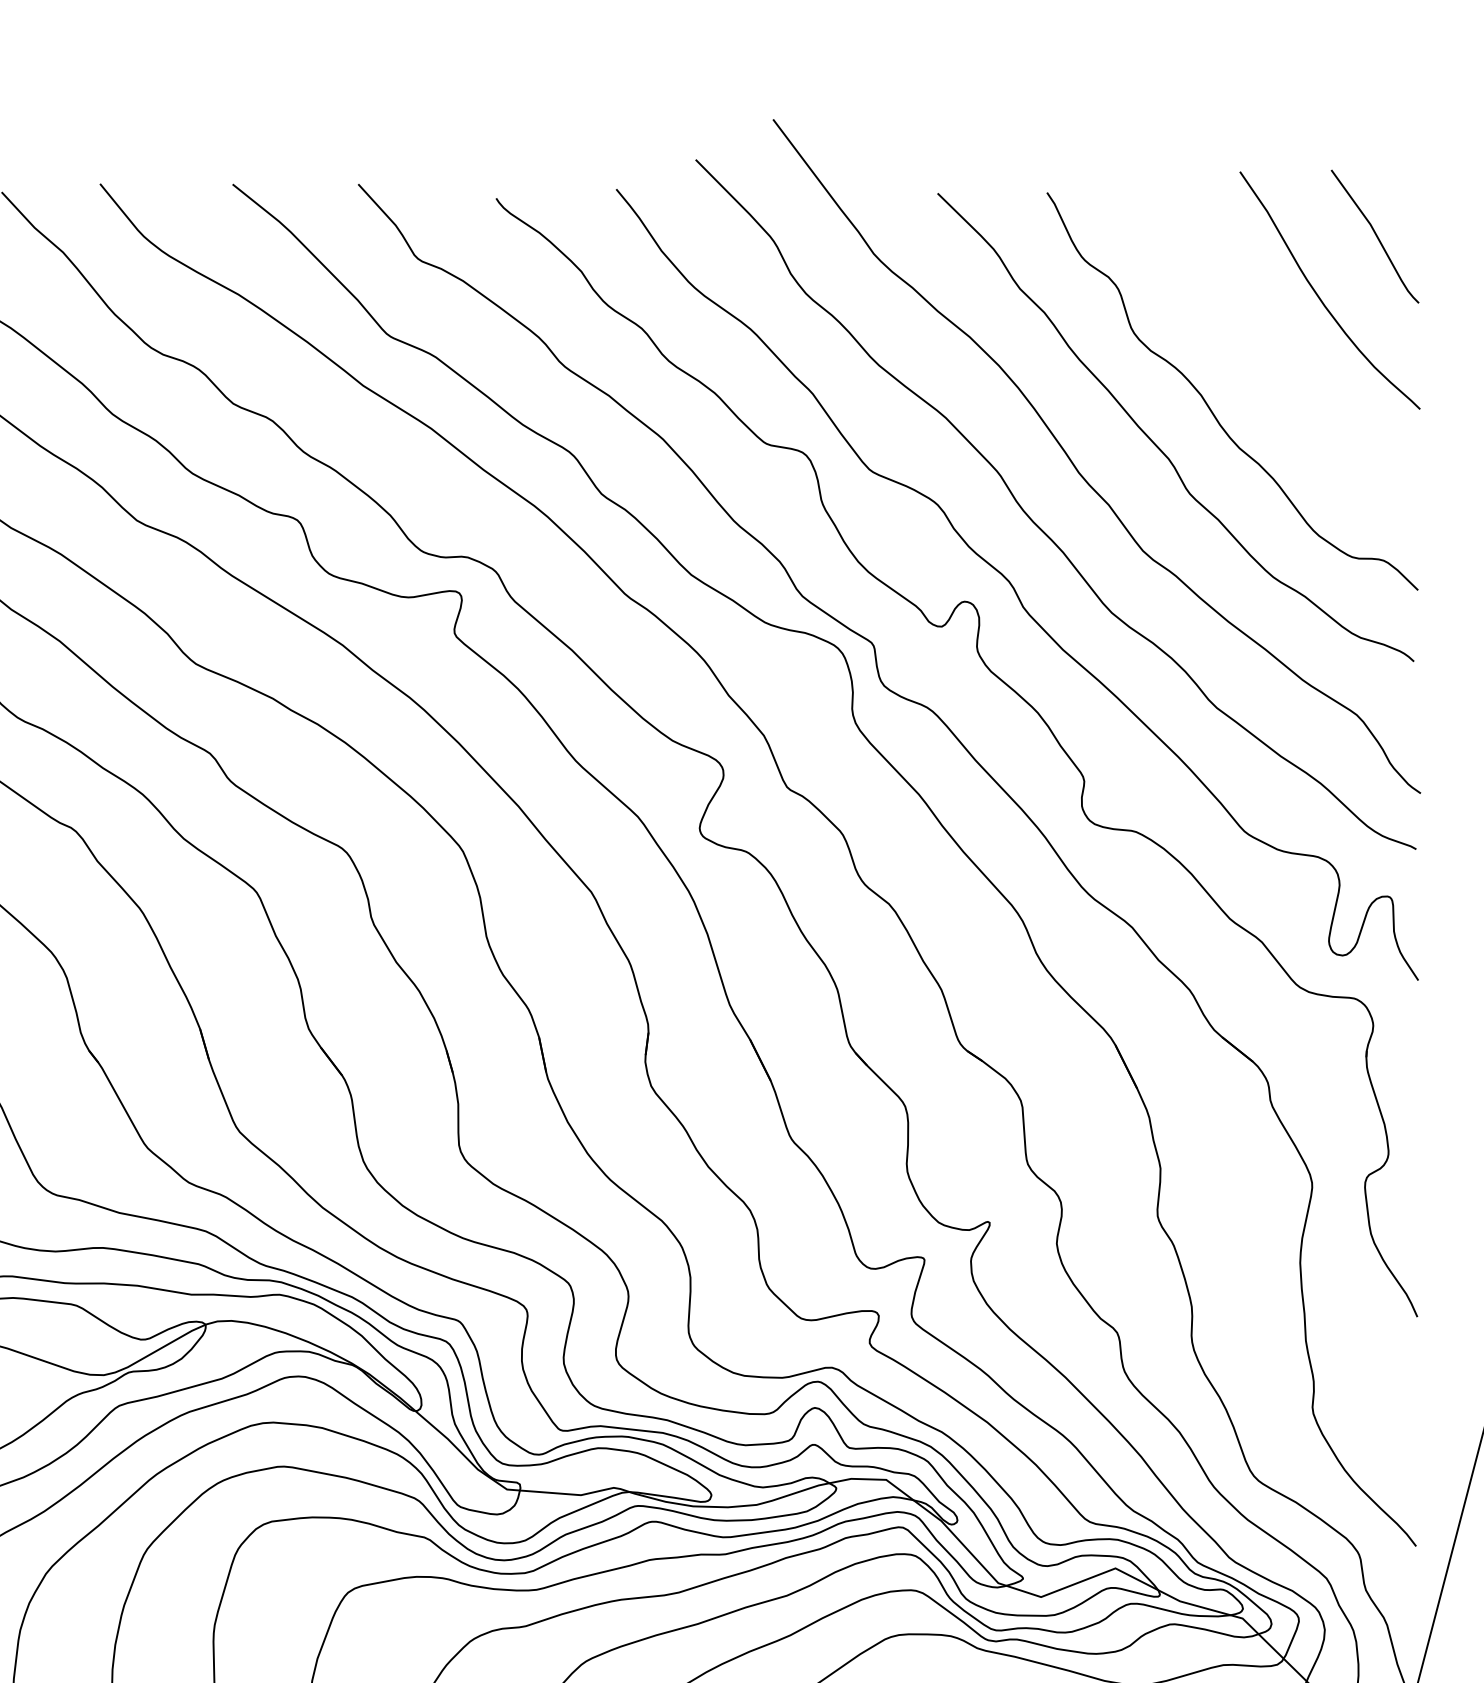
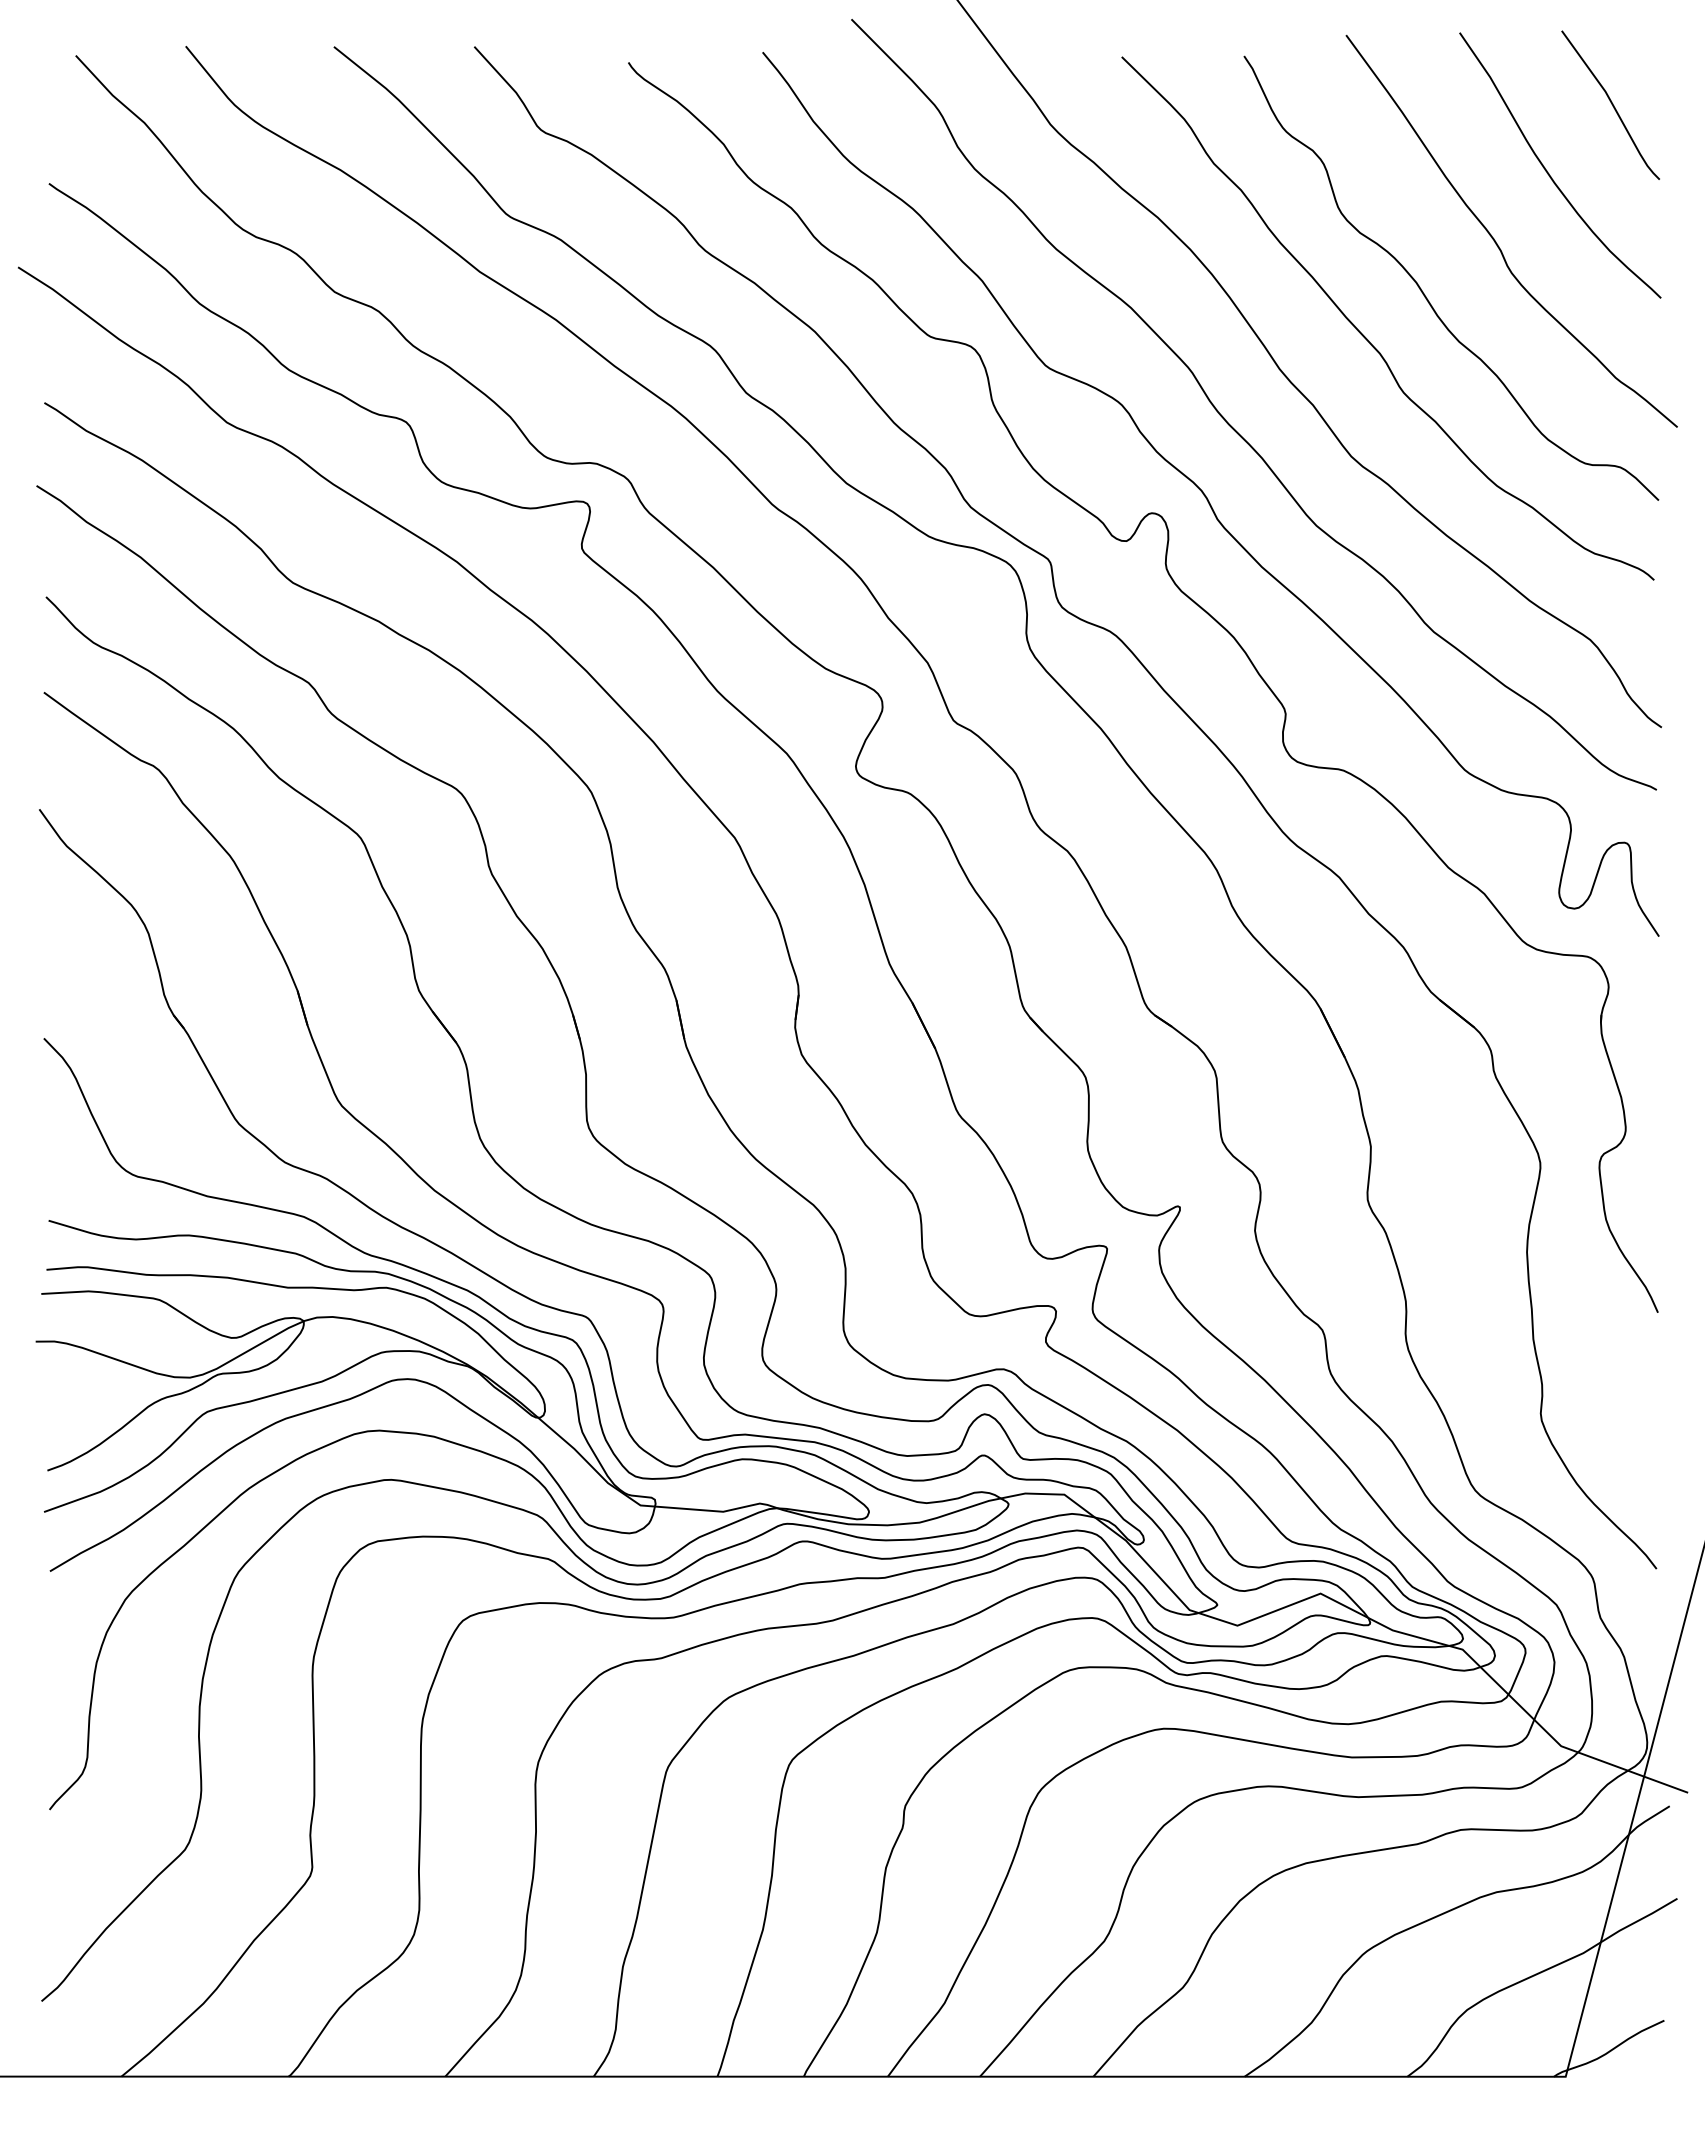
curve: (1272, 358) -> (1496, 241), added

